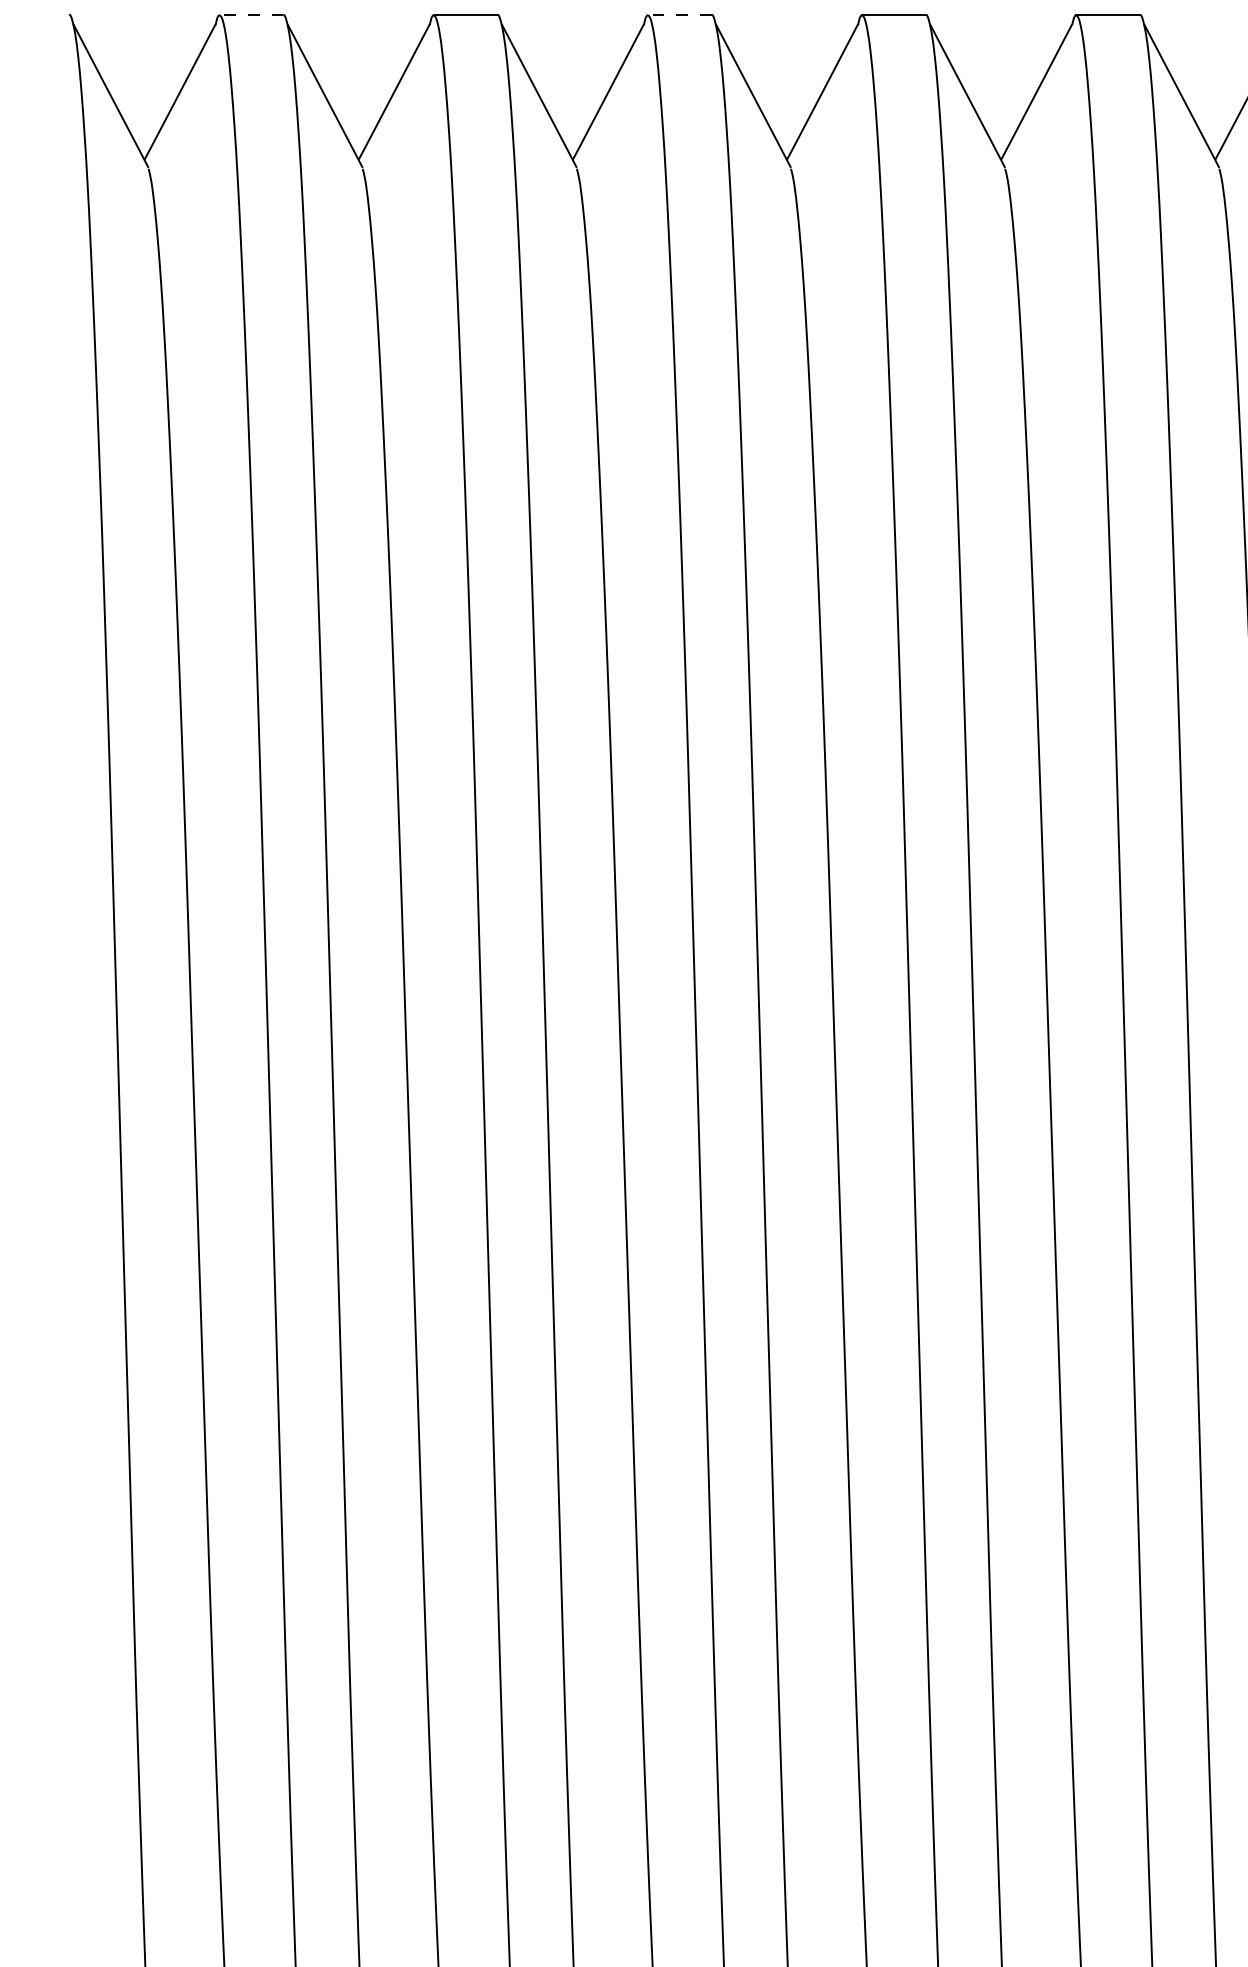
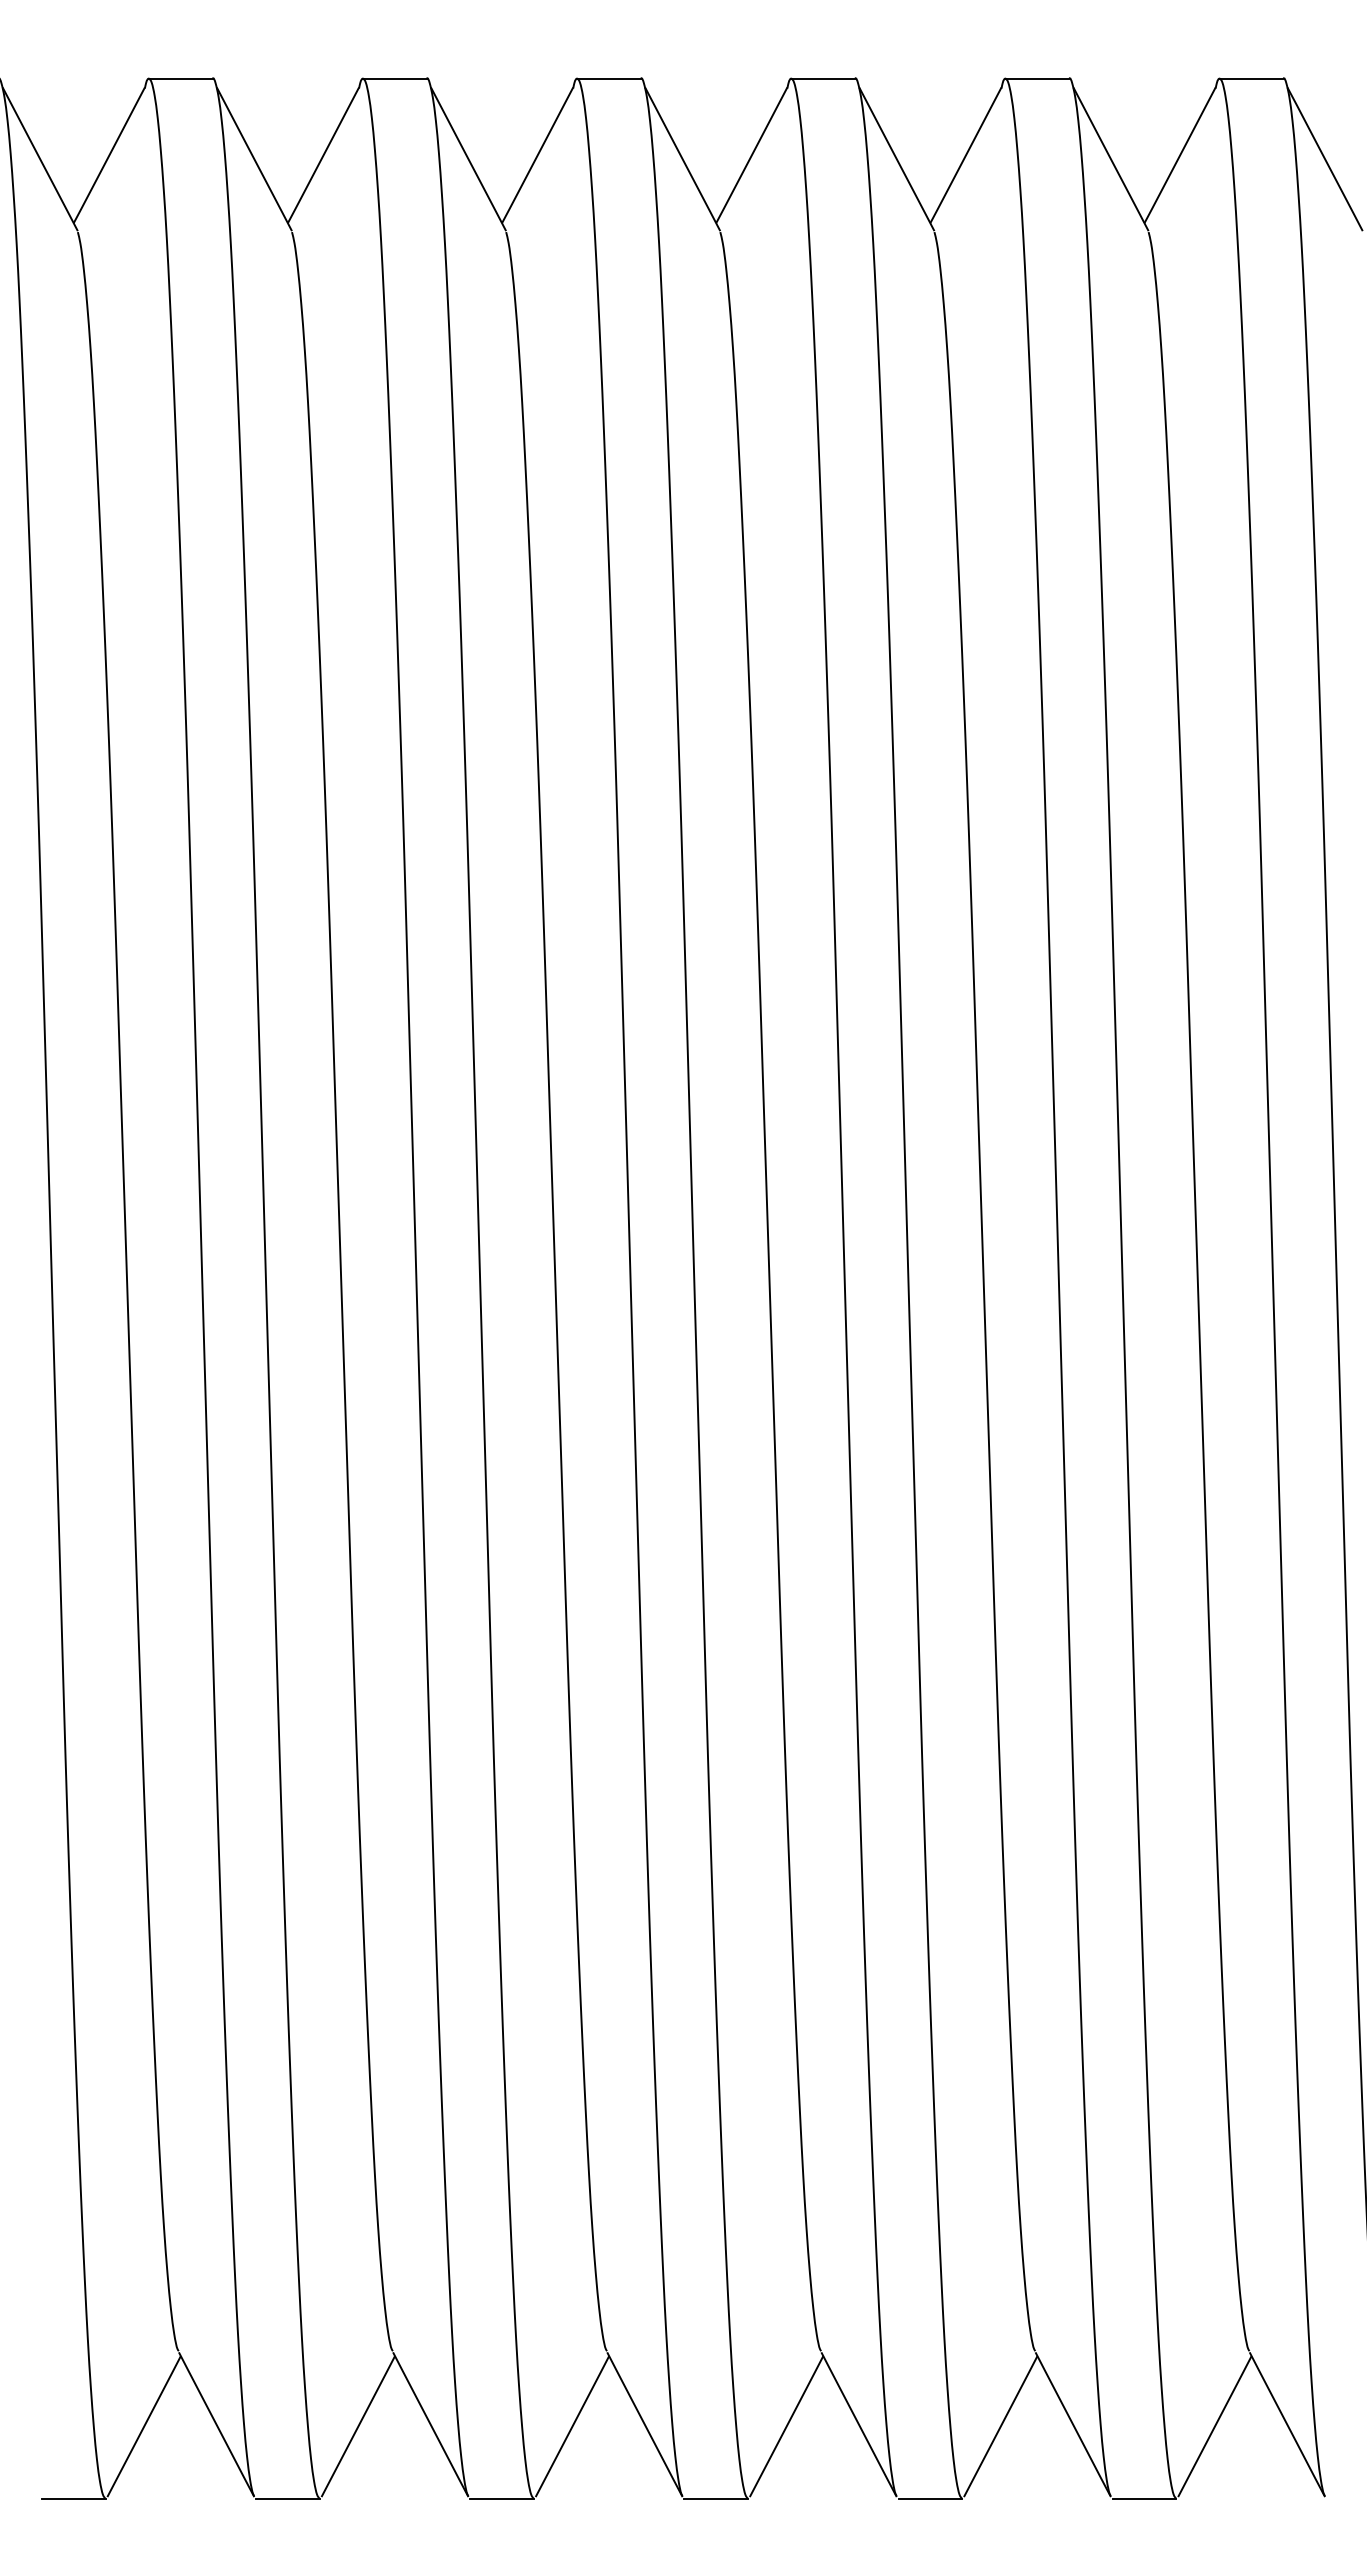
line: (251, 15) -> (180, 78), dashed -> solid
line: (680, 15) -> (609, 78), dashed -> solid

